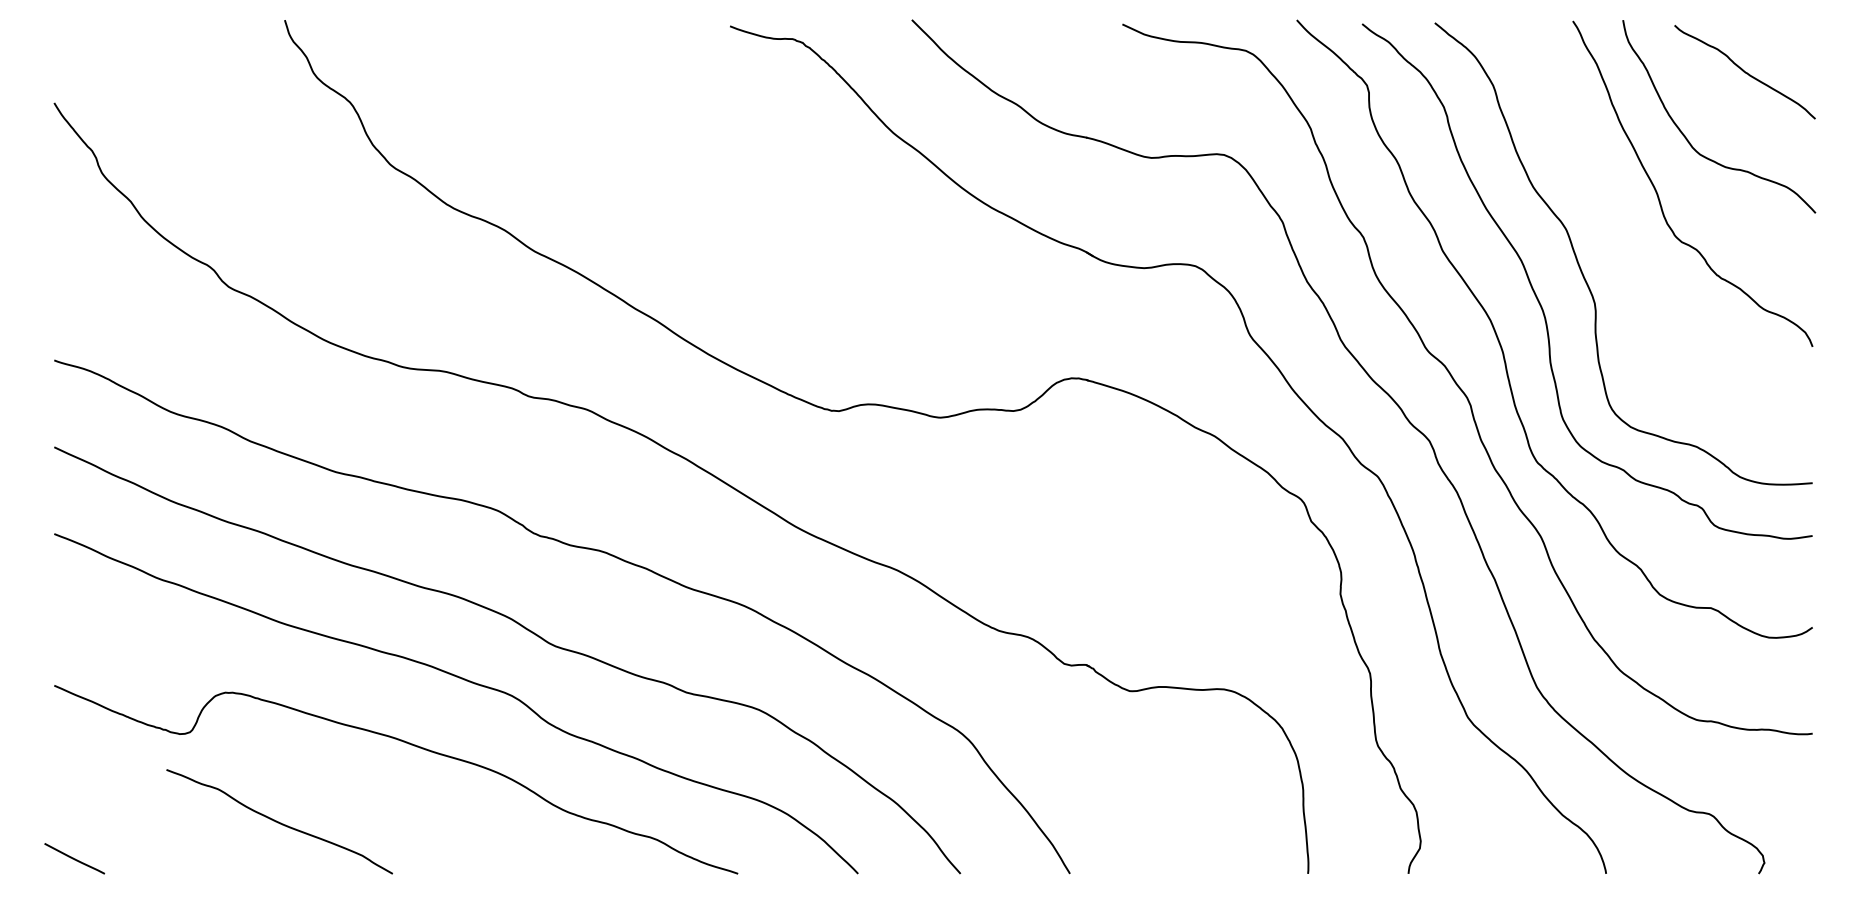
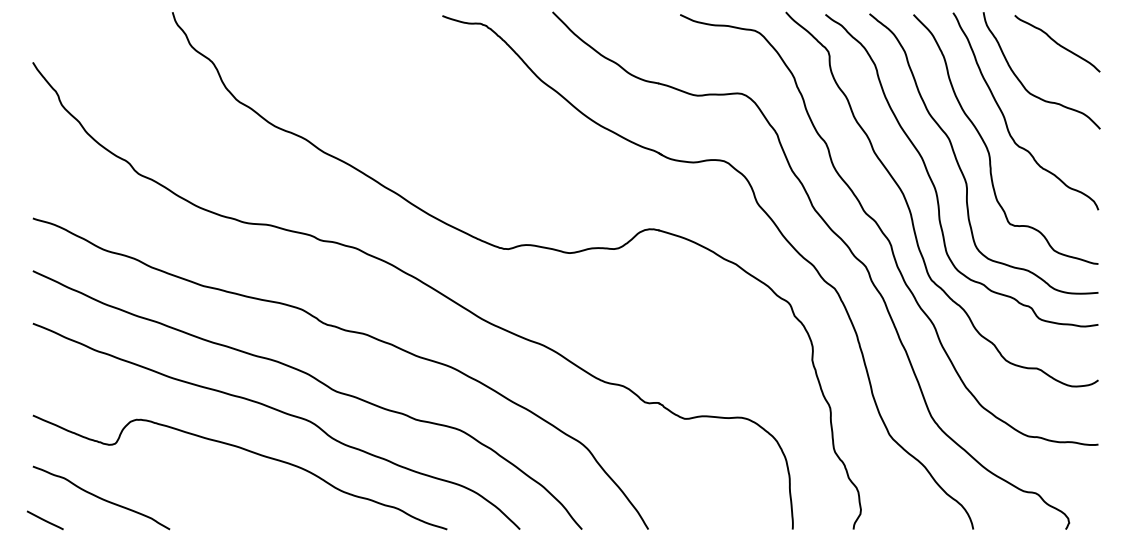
curve: (1631, 245) -> (988, 148), added
curve: (279, 820) -> (101, 497), moved

